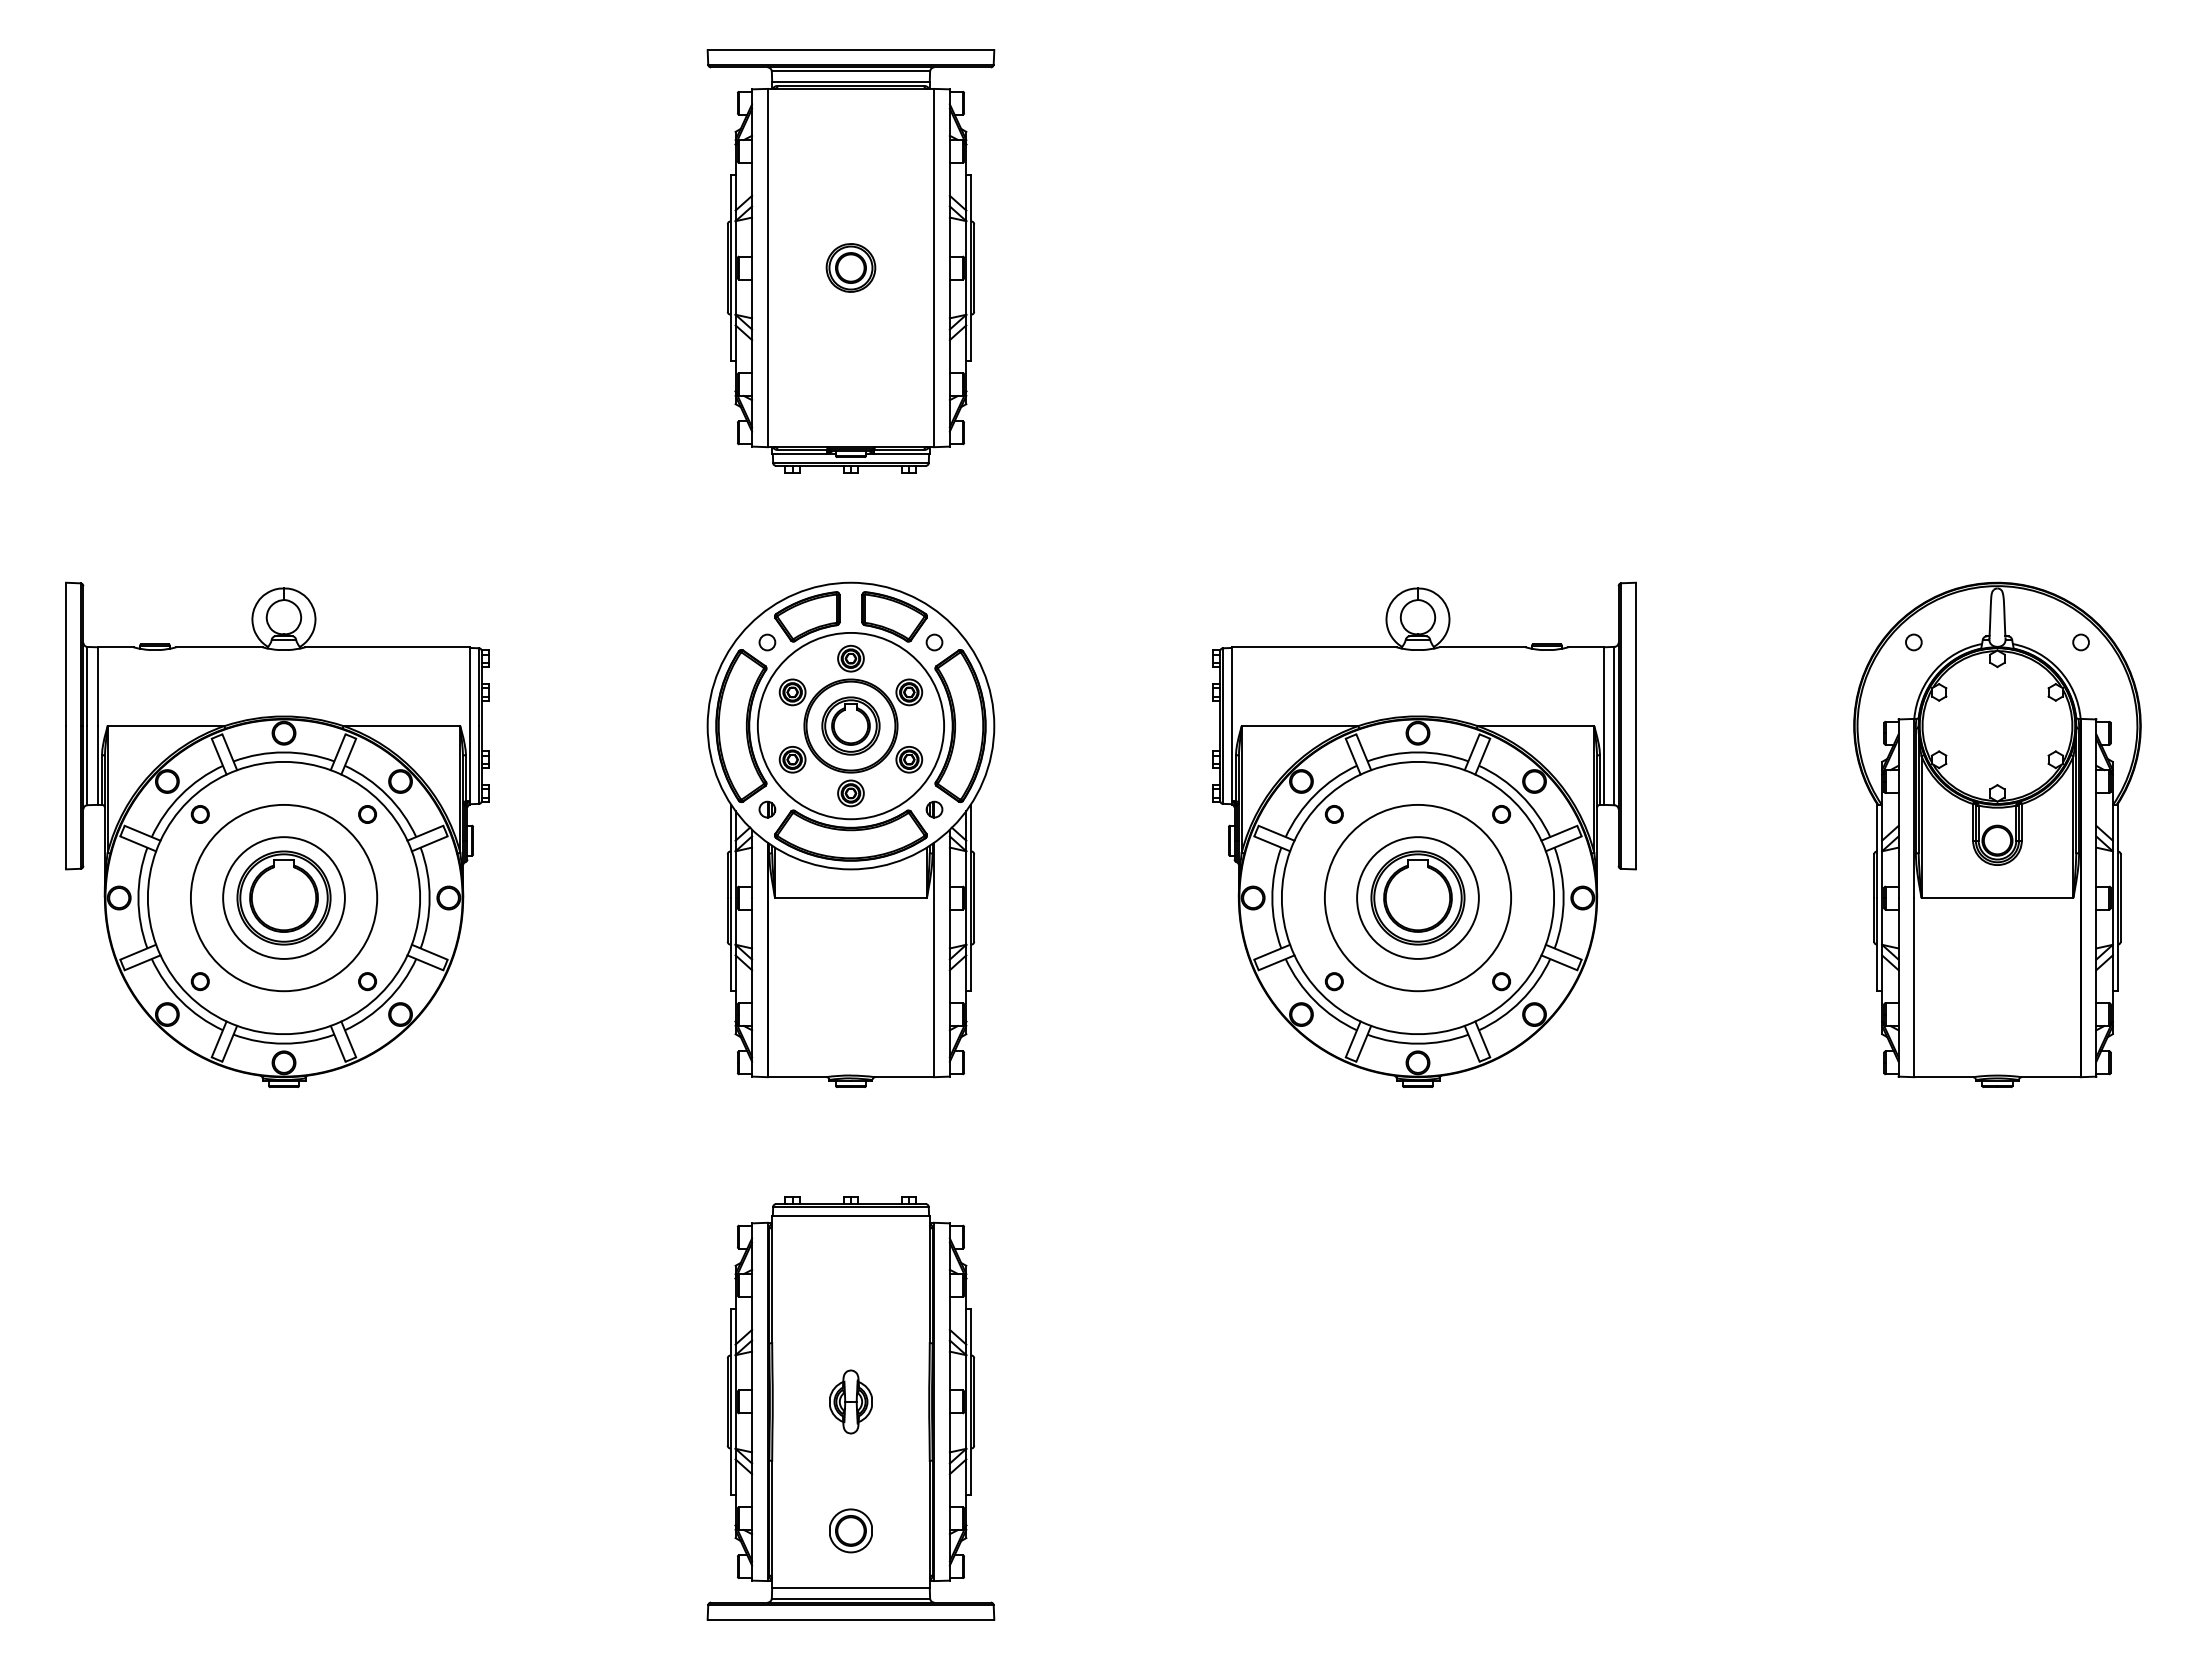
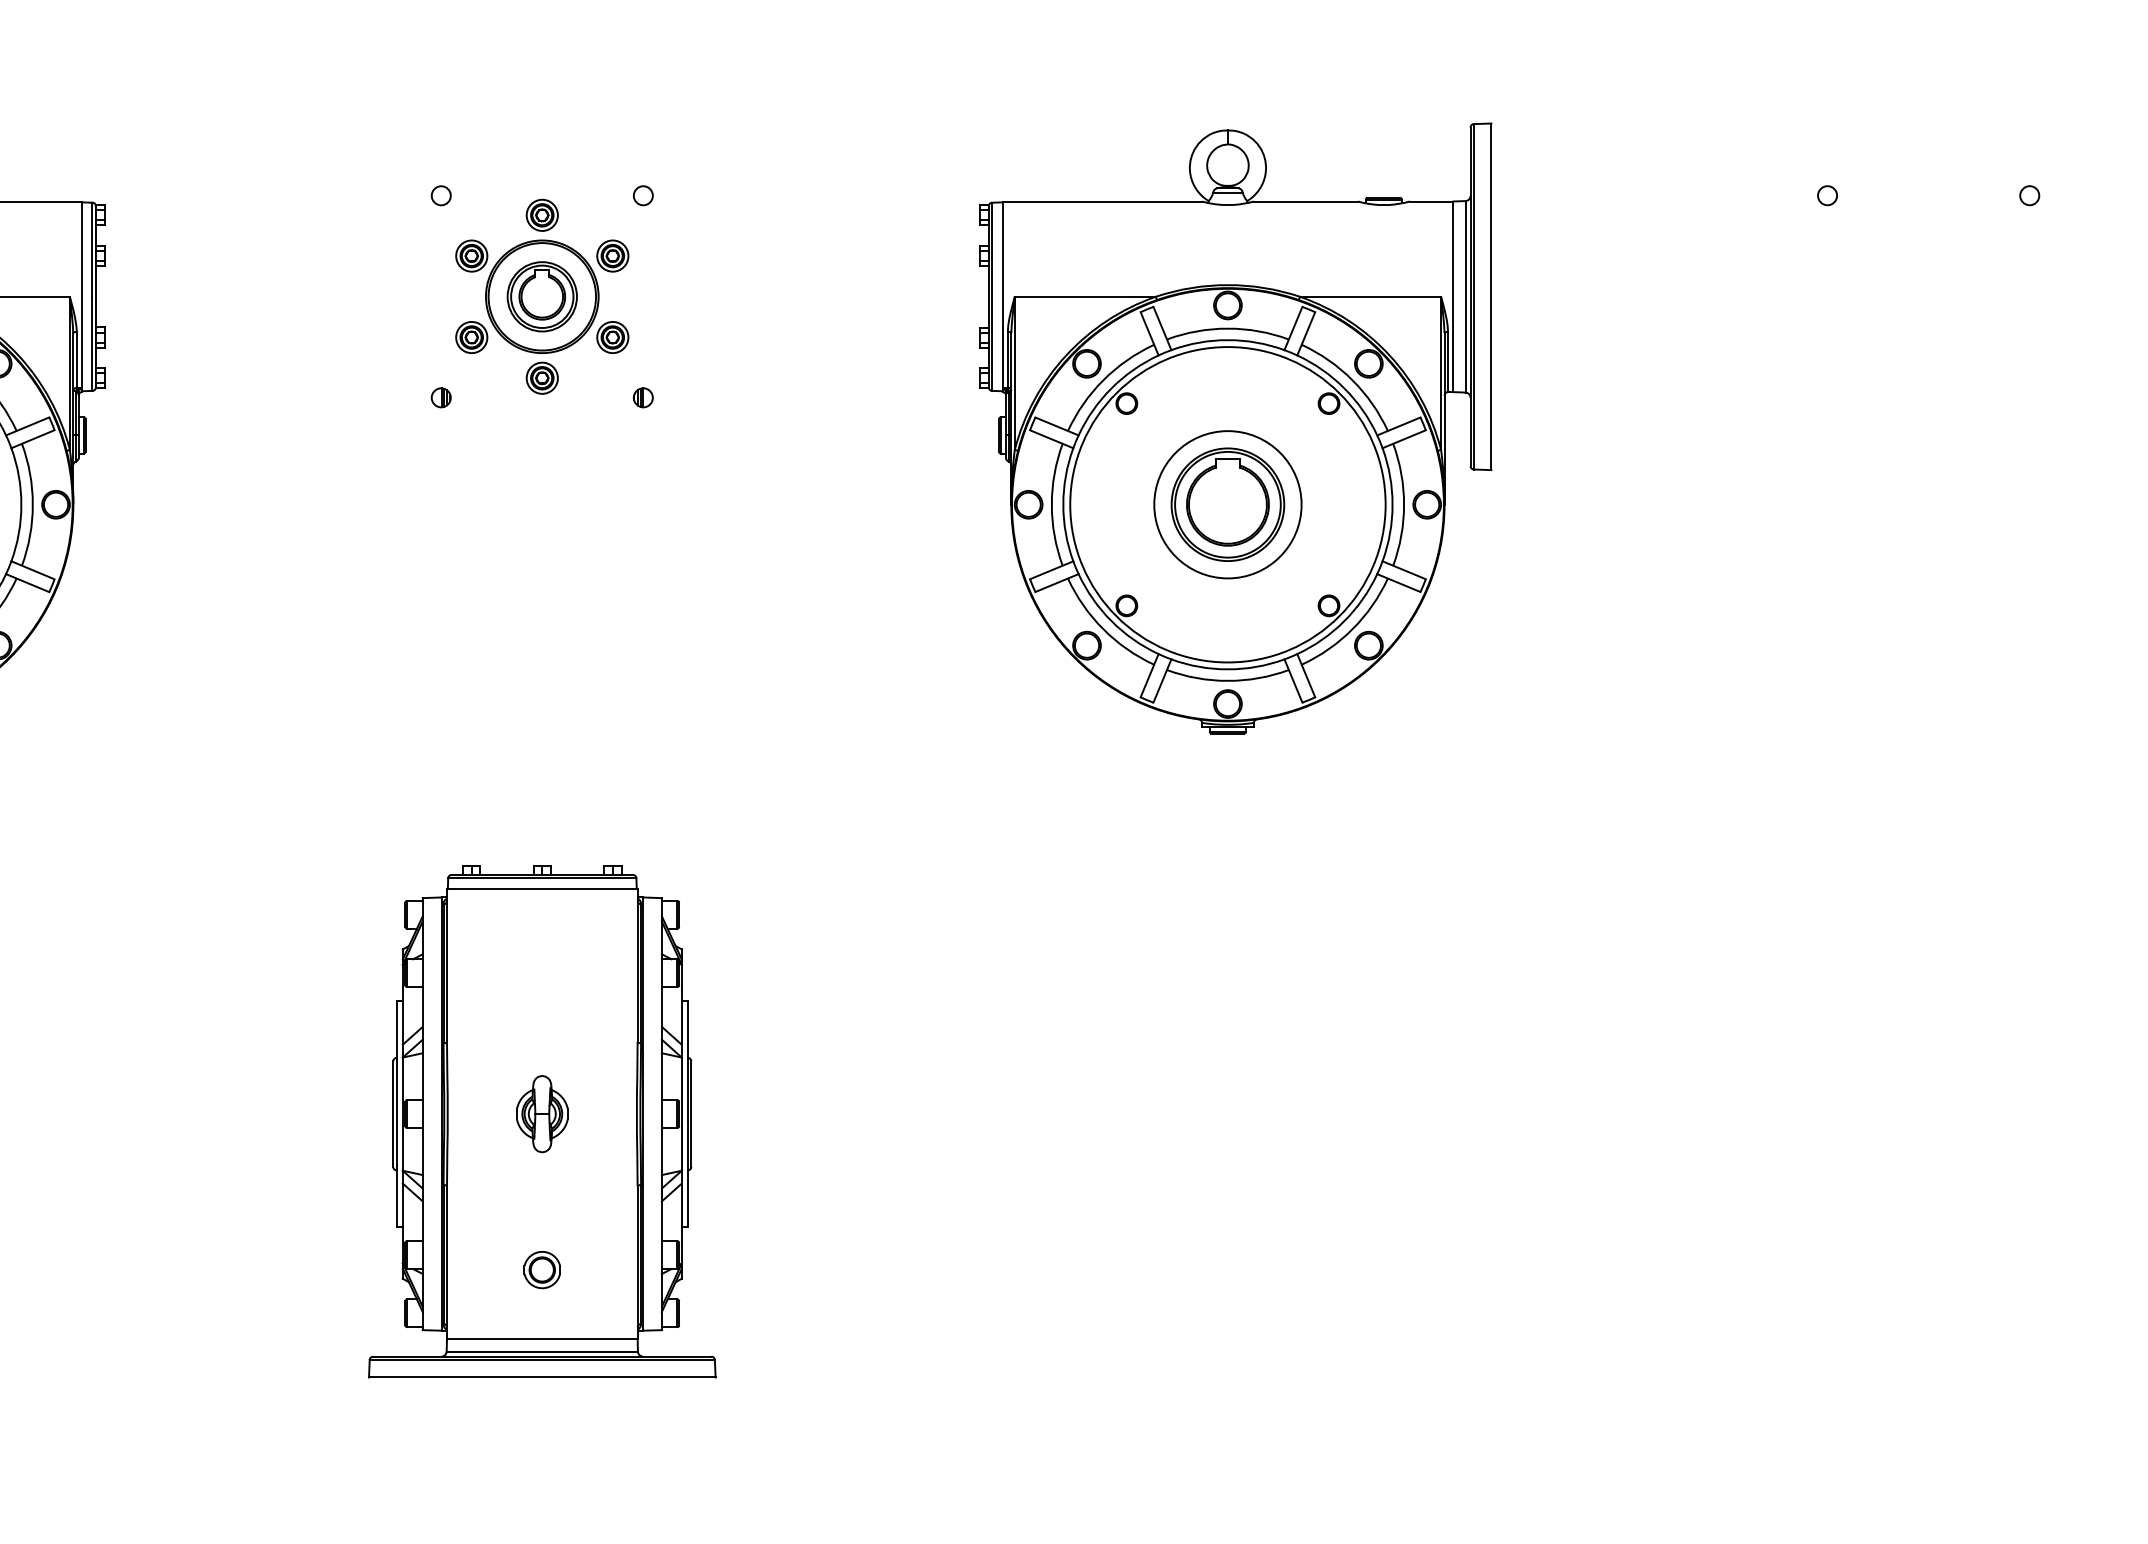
part: (850, 834) -> (541, 427), removed
part: (1997, 834) -> (1928, 427), removed
circle: (1417, 897) -> (1227, 504), size x1.4
part: (850, 1530) -> (541, 1269), size x0.7

